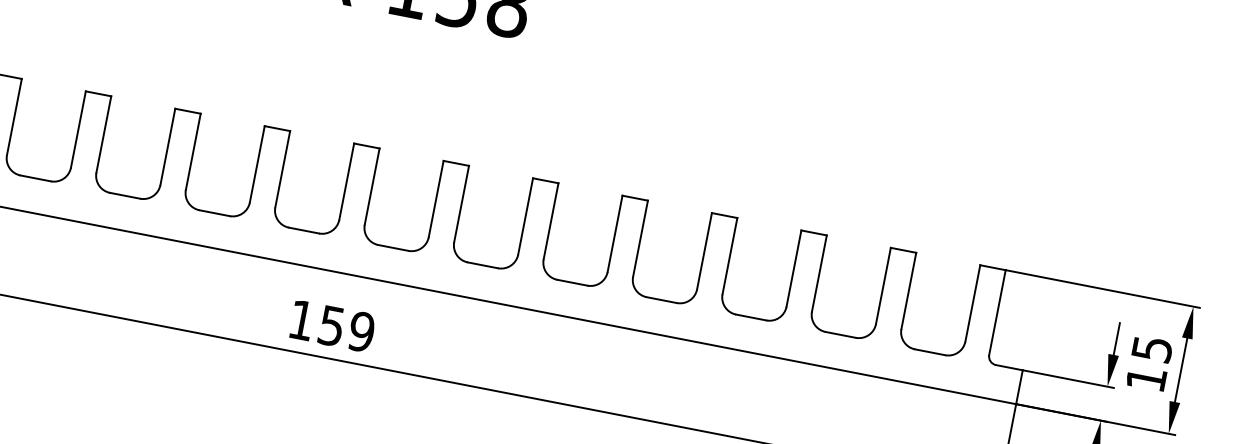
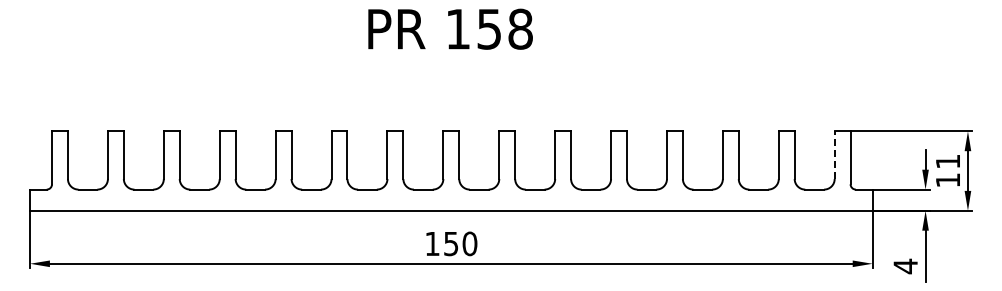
line: (972, 303) -> (834, 155), solid -> dashed
text: (361, 331) -> (469, 243), 159 -> 150
text: (1152, 348) -> (948, 161), 15 -> 11

